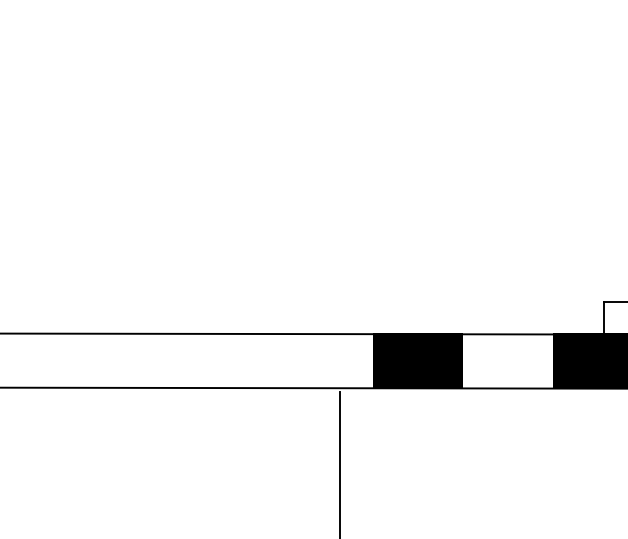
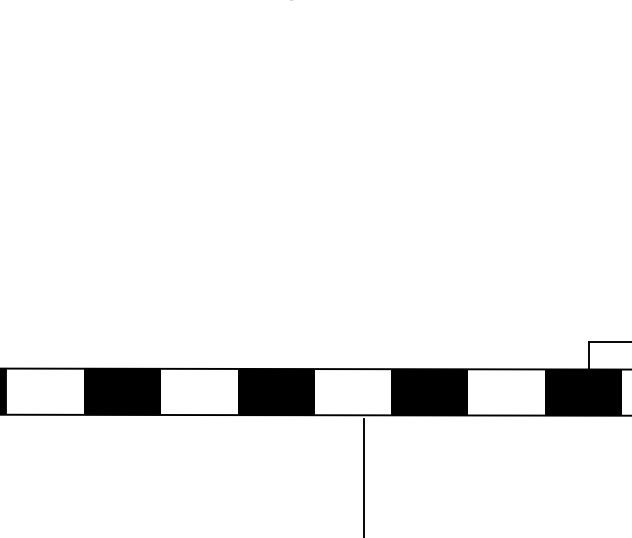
fill: (56, 360) -> (121, 391), added
fill: (237, 360) -> (275, 391), added

